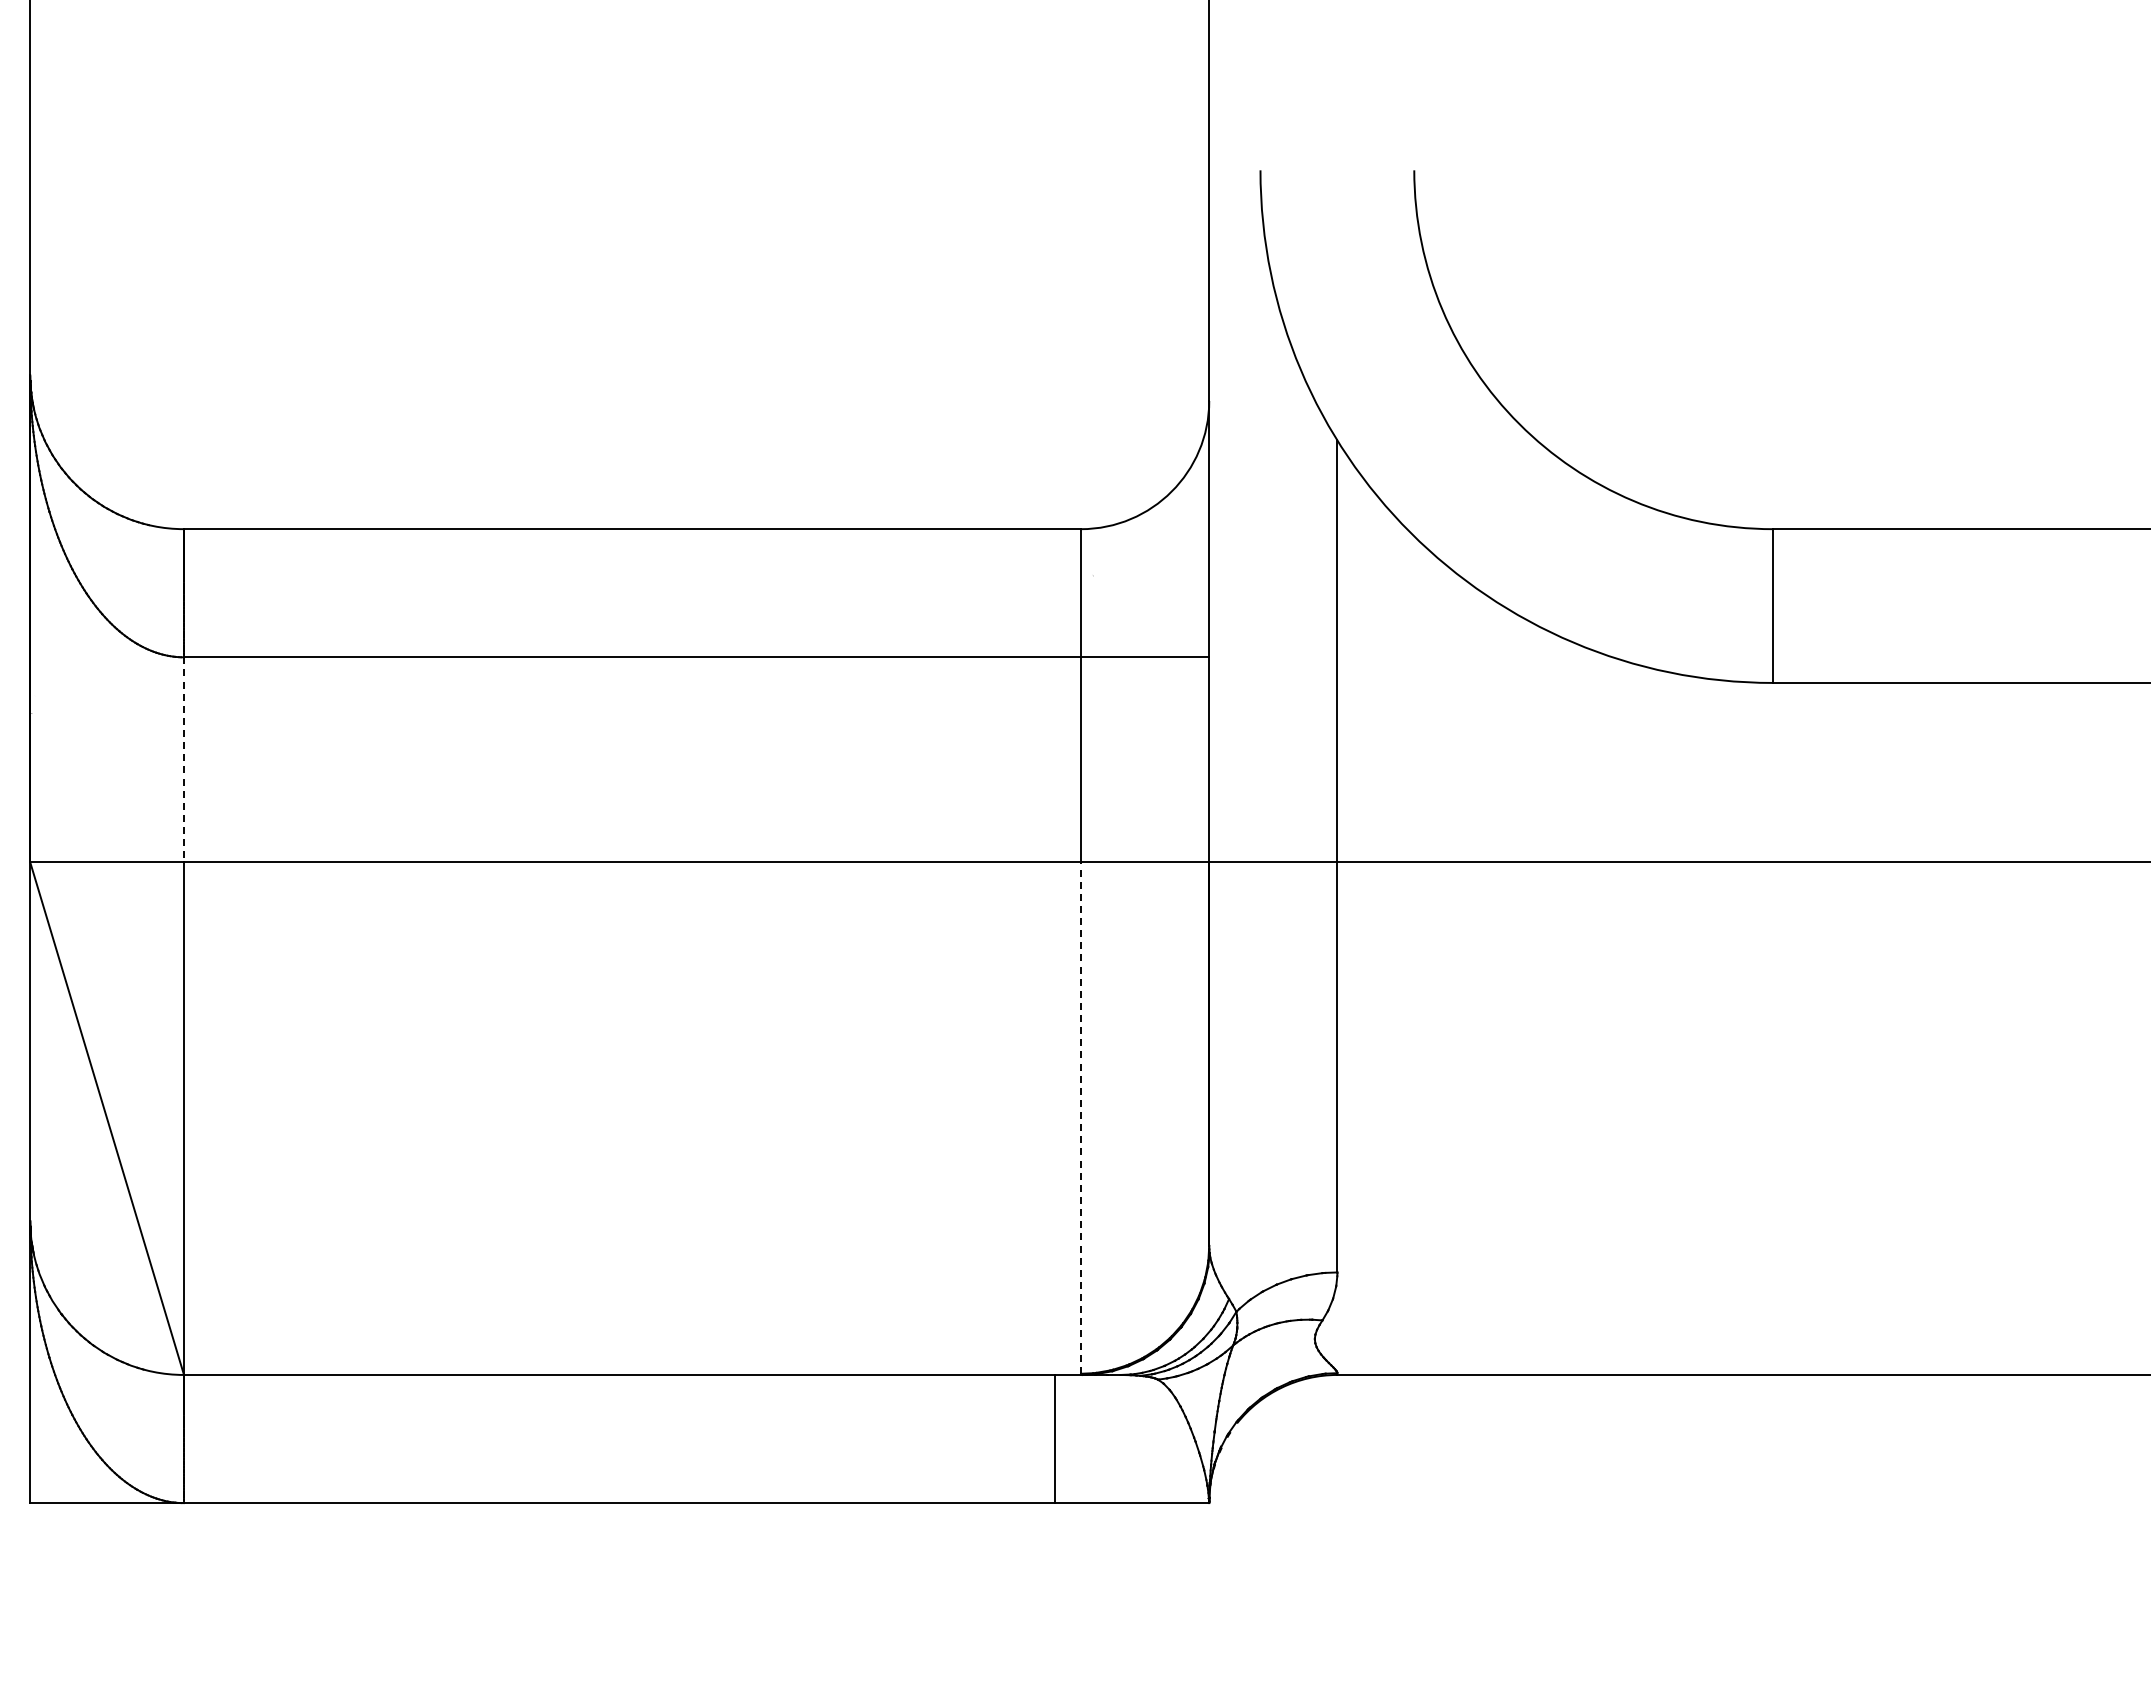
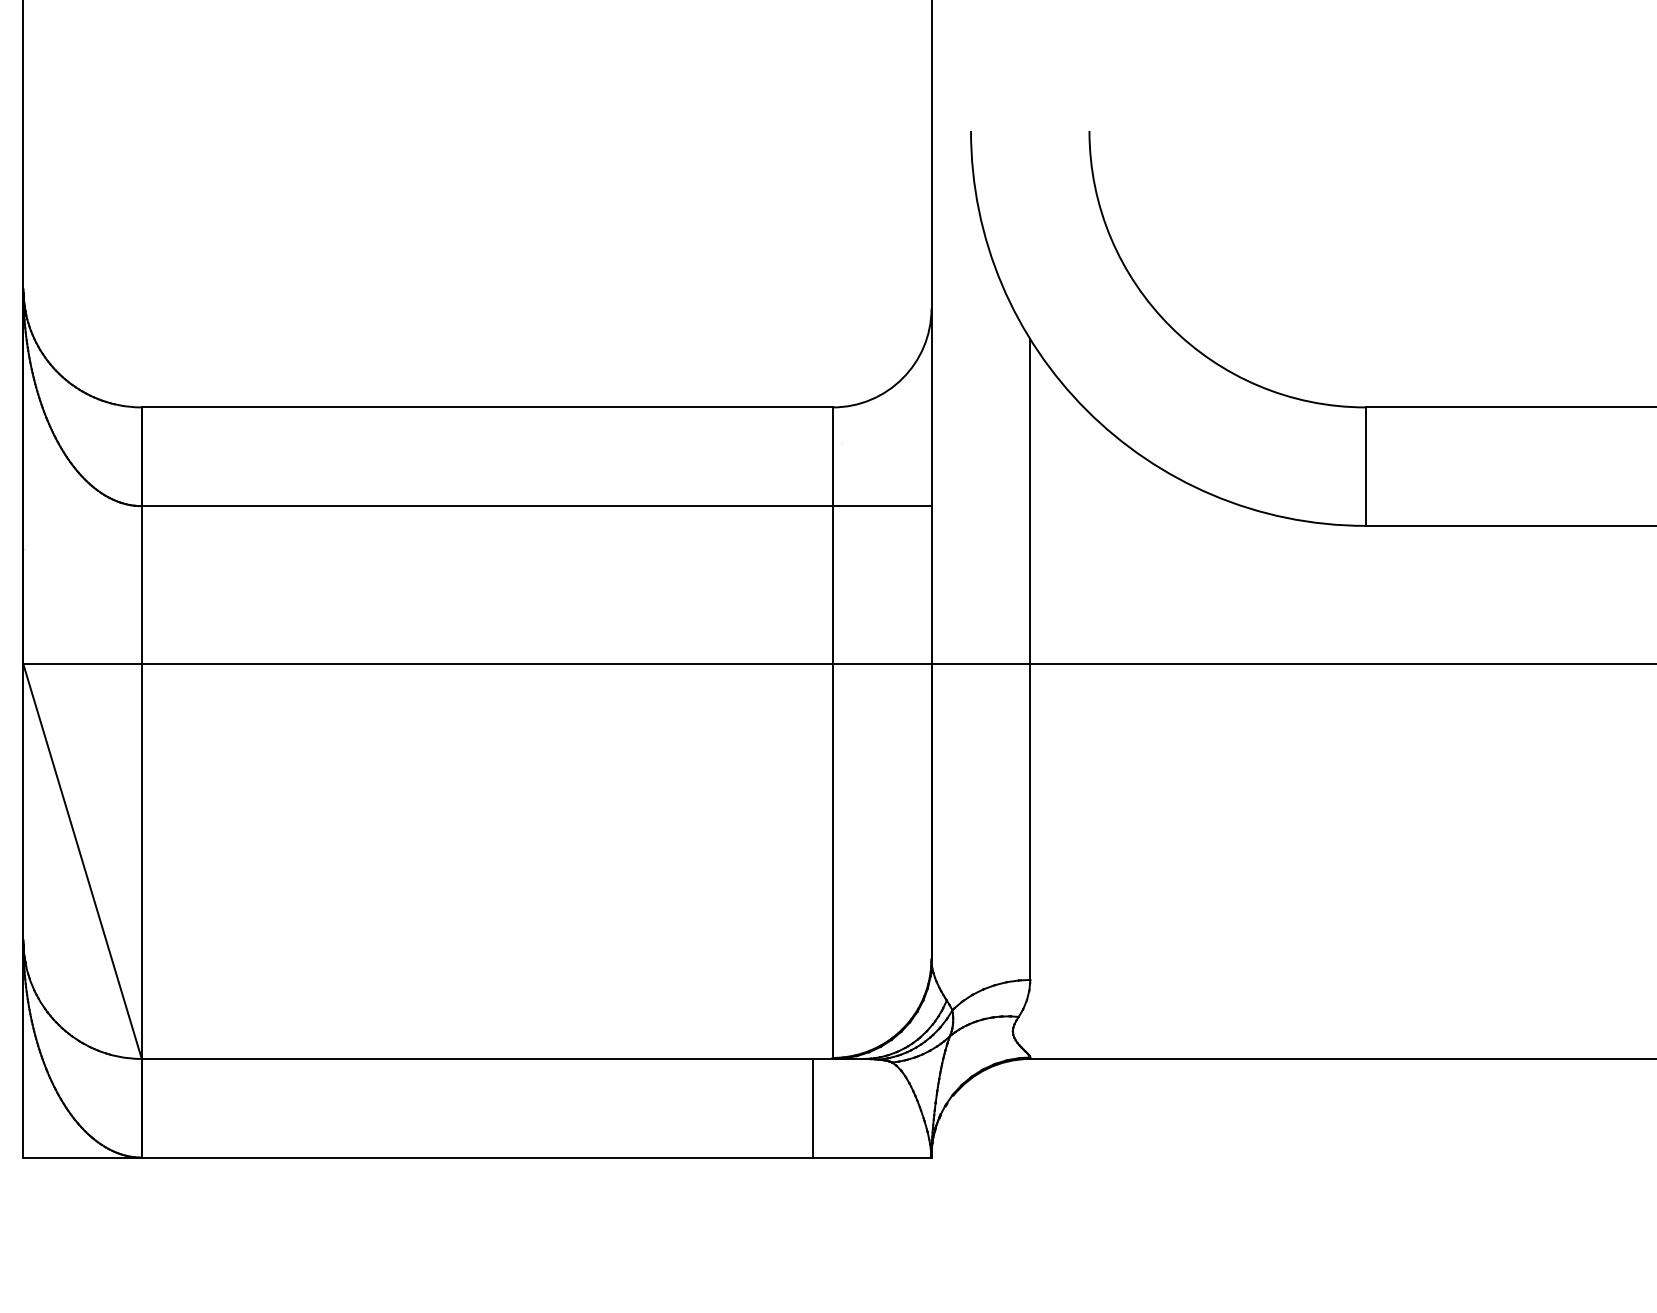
line: (184, 759) -> (142, 584), dashed -> solid
line: (1081, 1118) -> (833, 861), dashed -> solid

